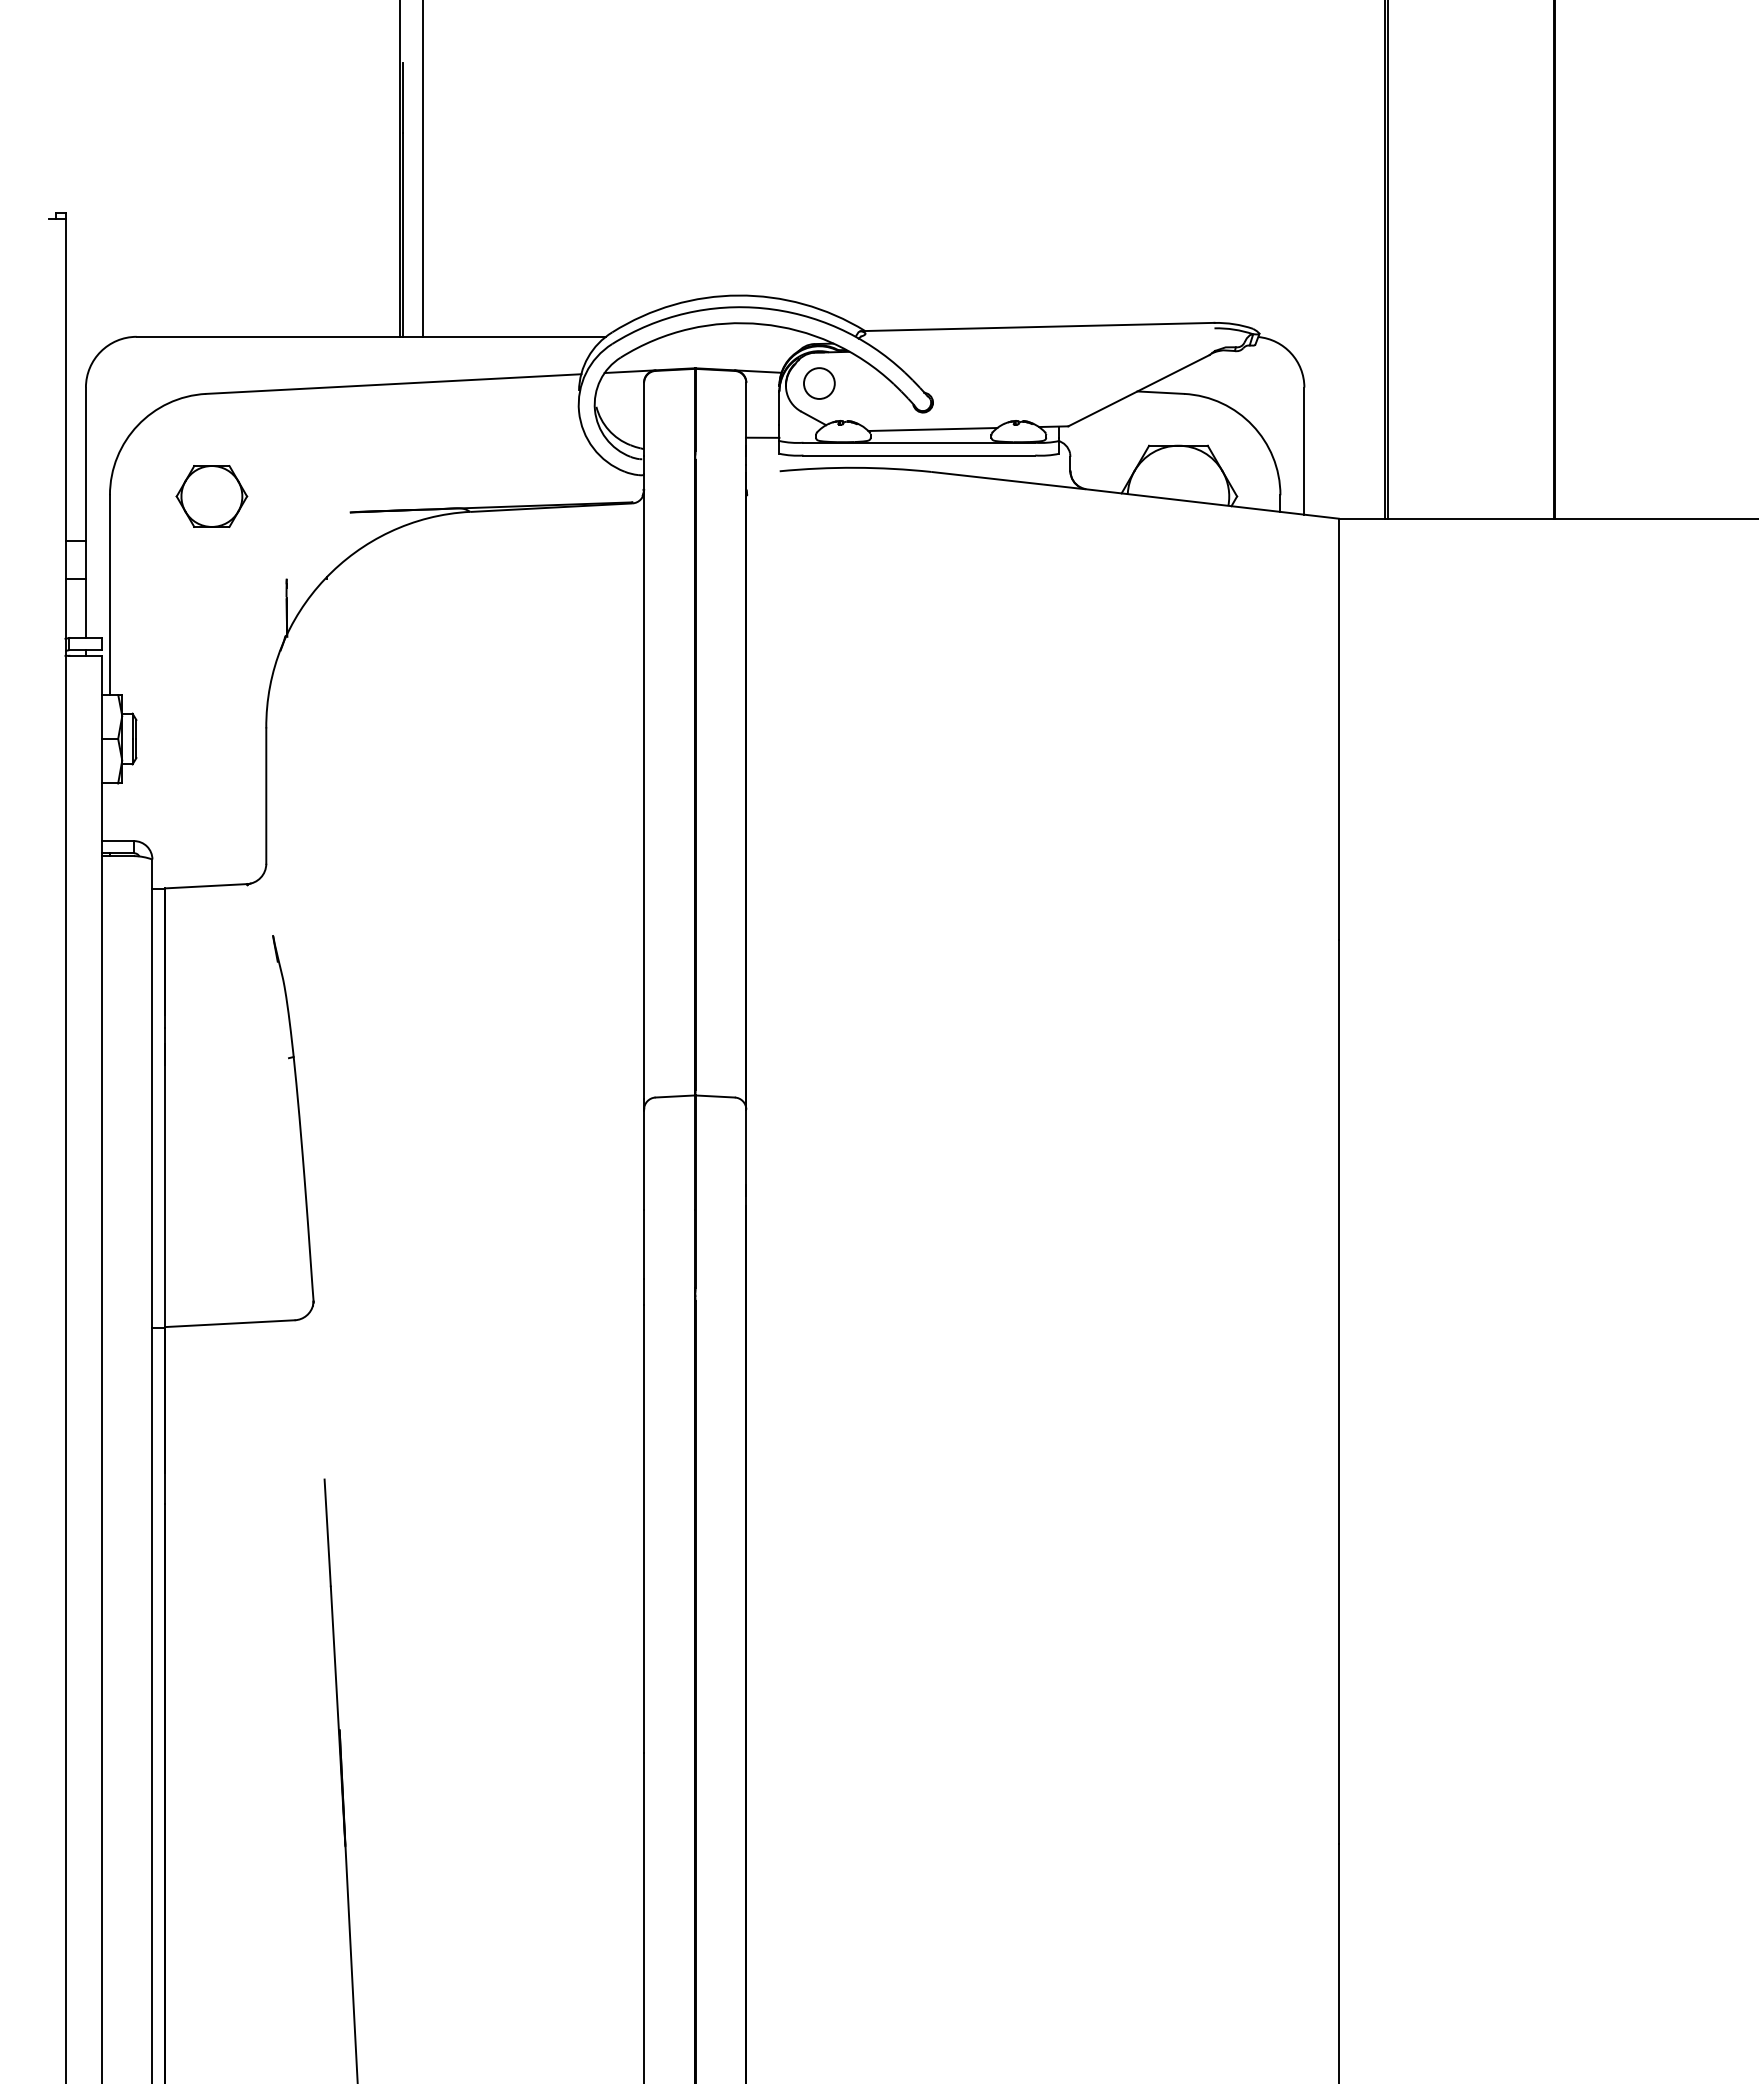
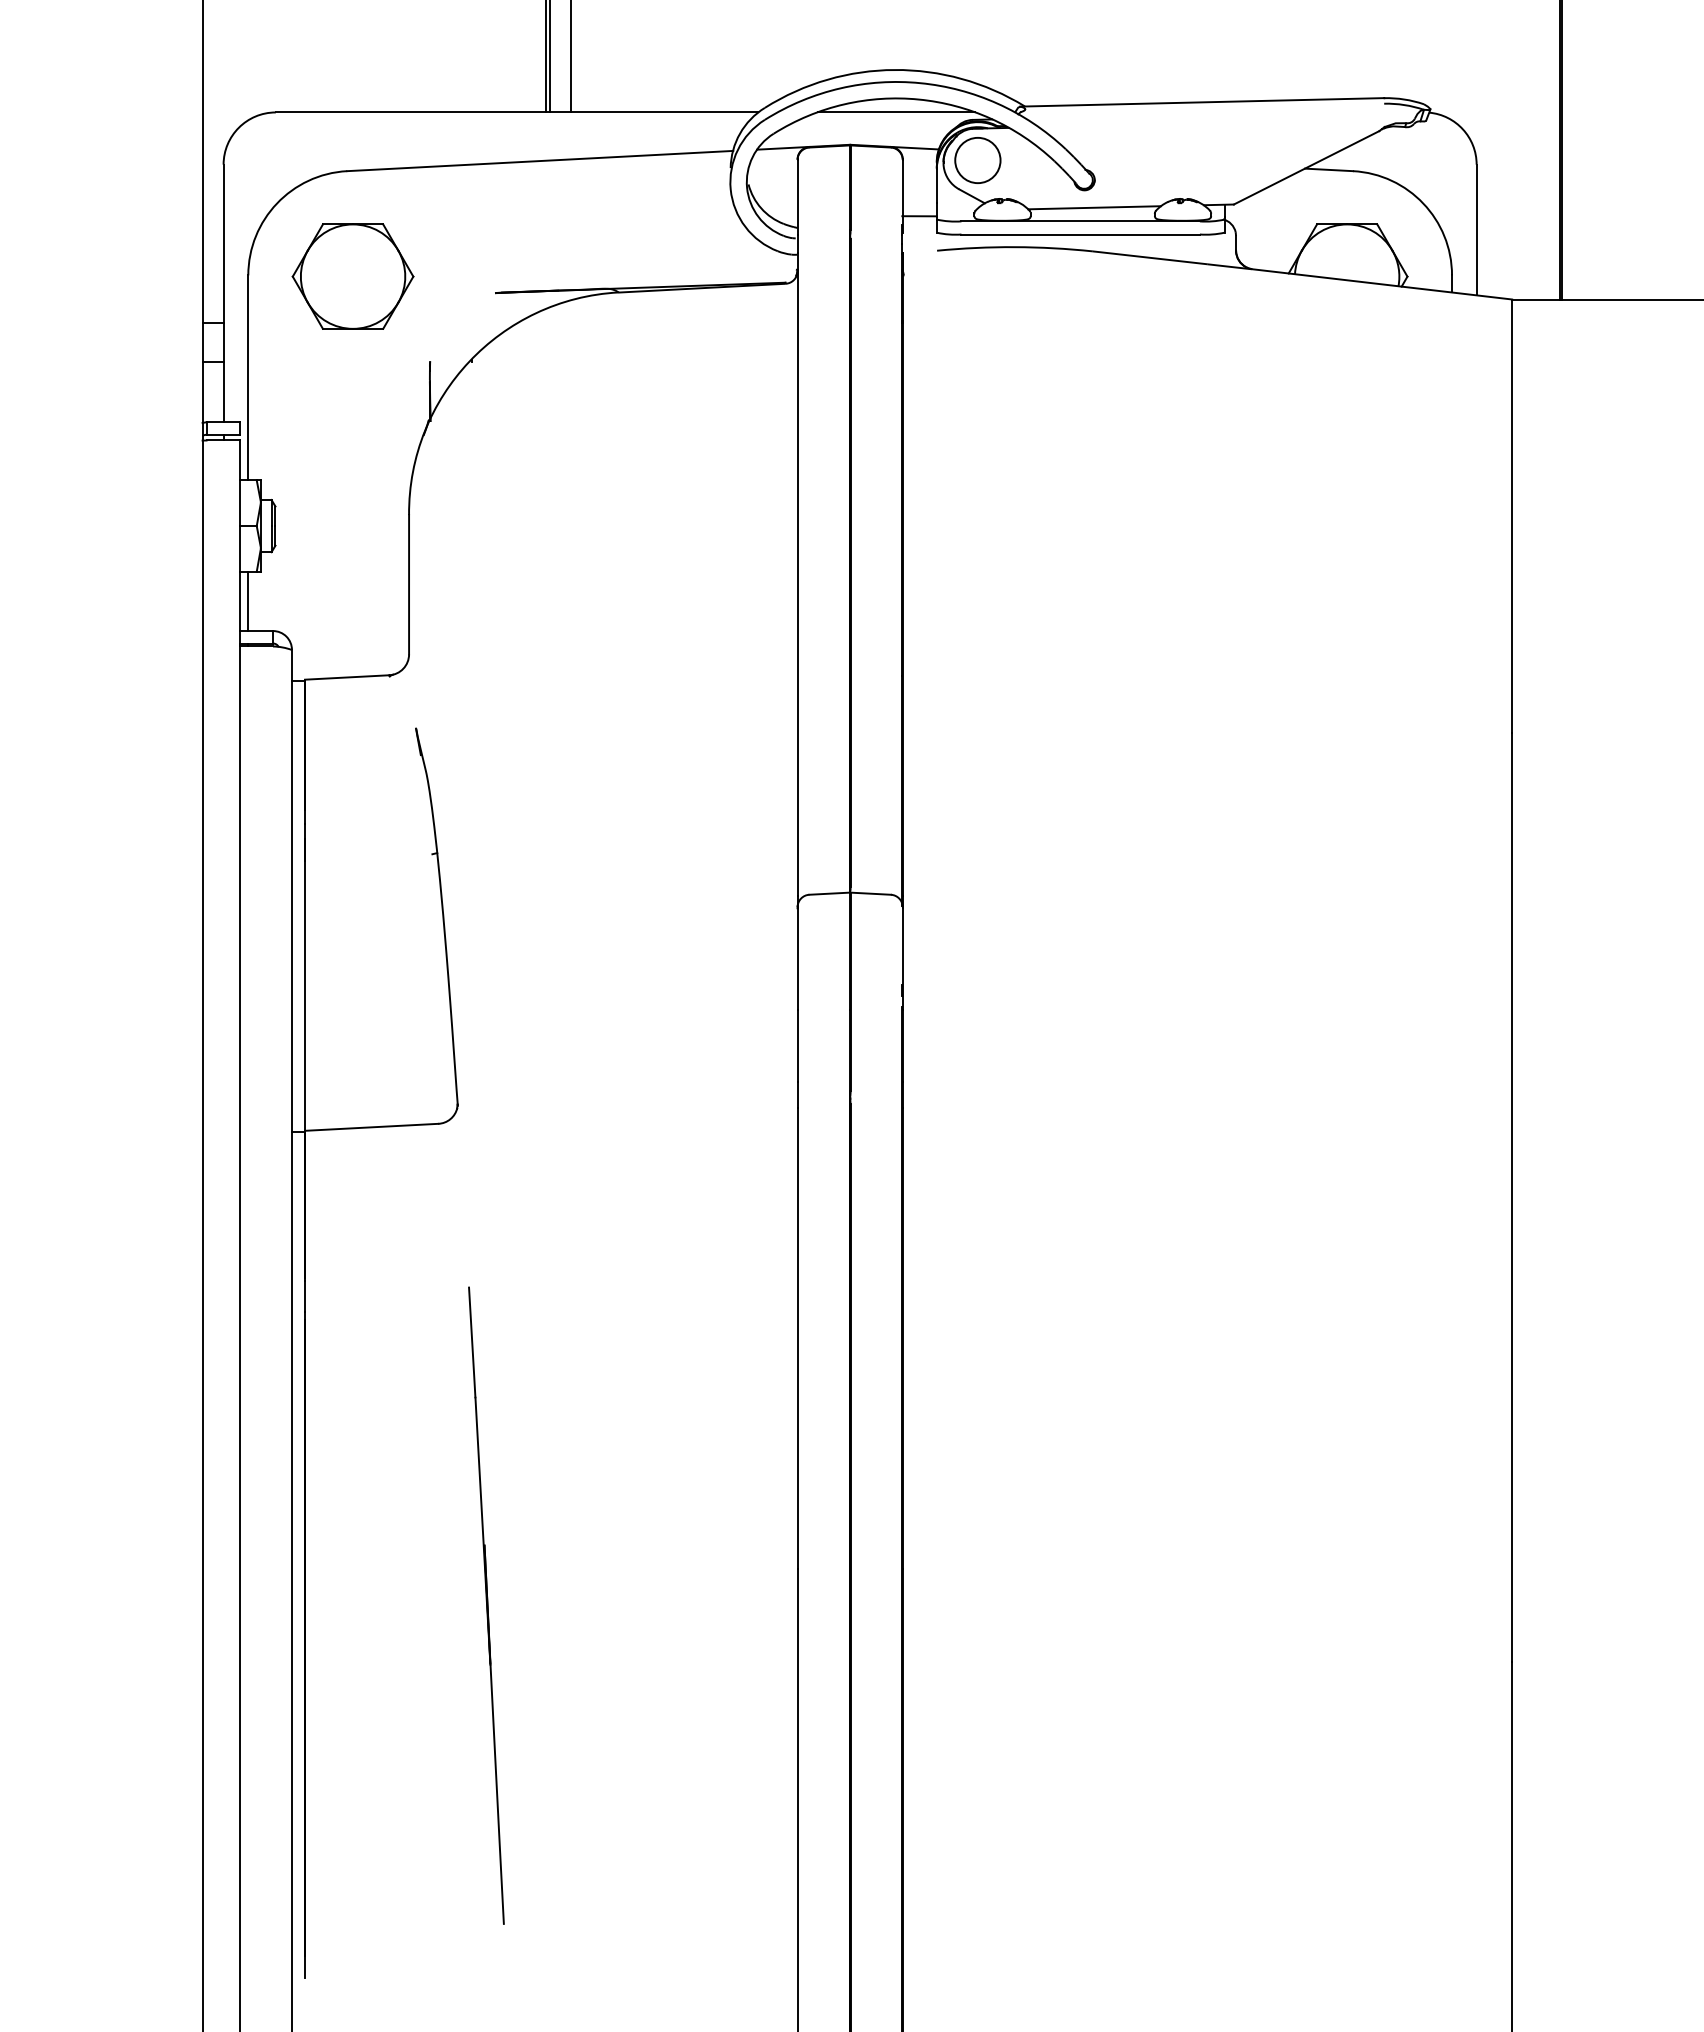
line: (740, 336) -> (896, 112), added
circle: (819, 383) -> (977, 160), size x1.43
part: (211, 496) -> (352, 276), size x1.67
line: (109, 812) -> (247, 601), added

